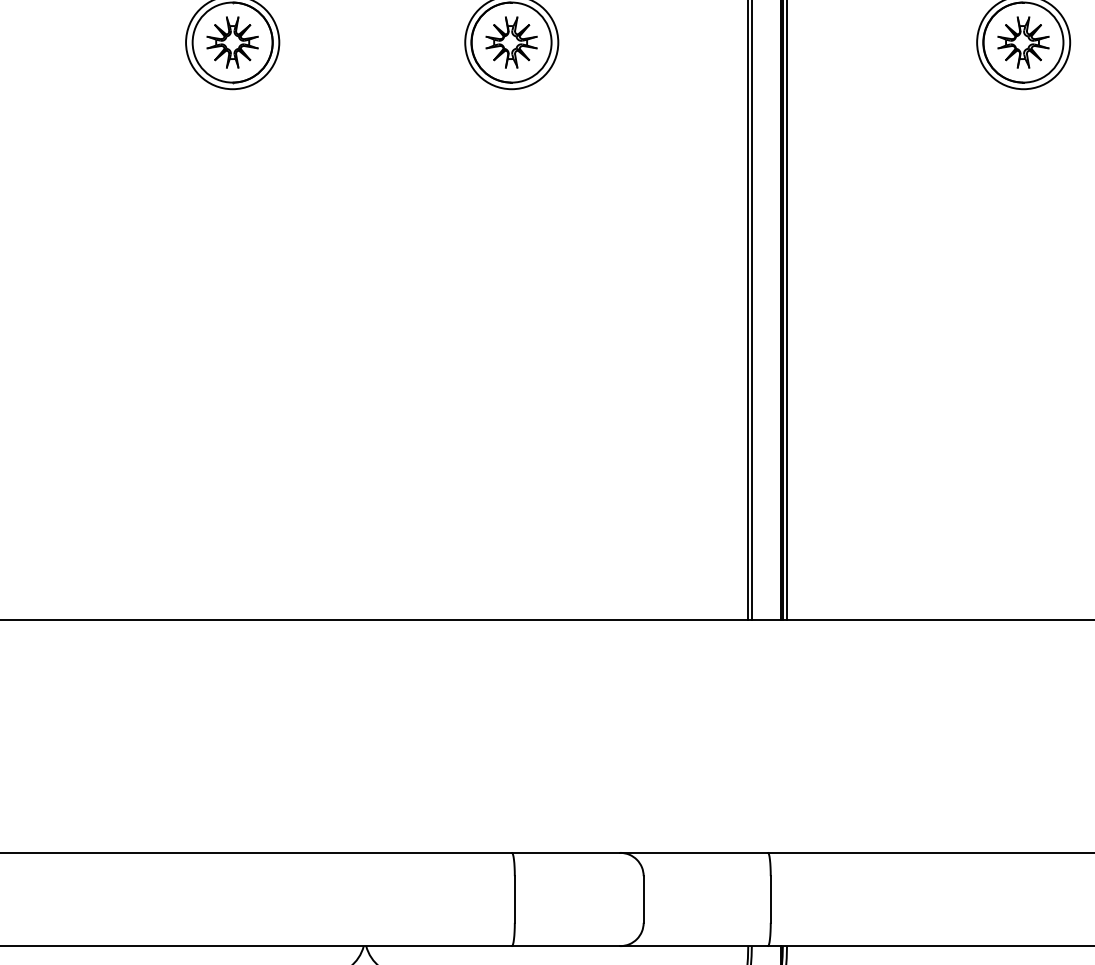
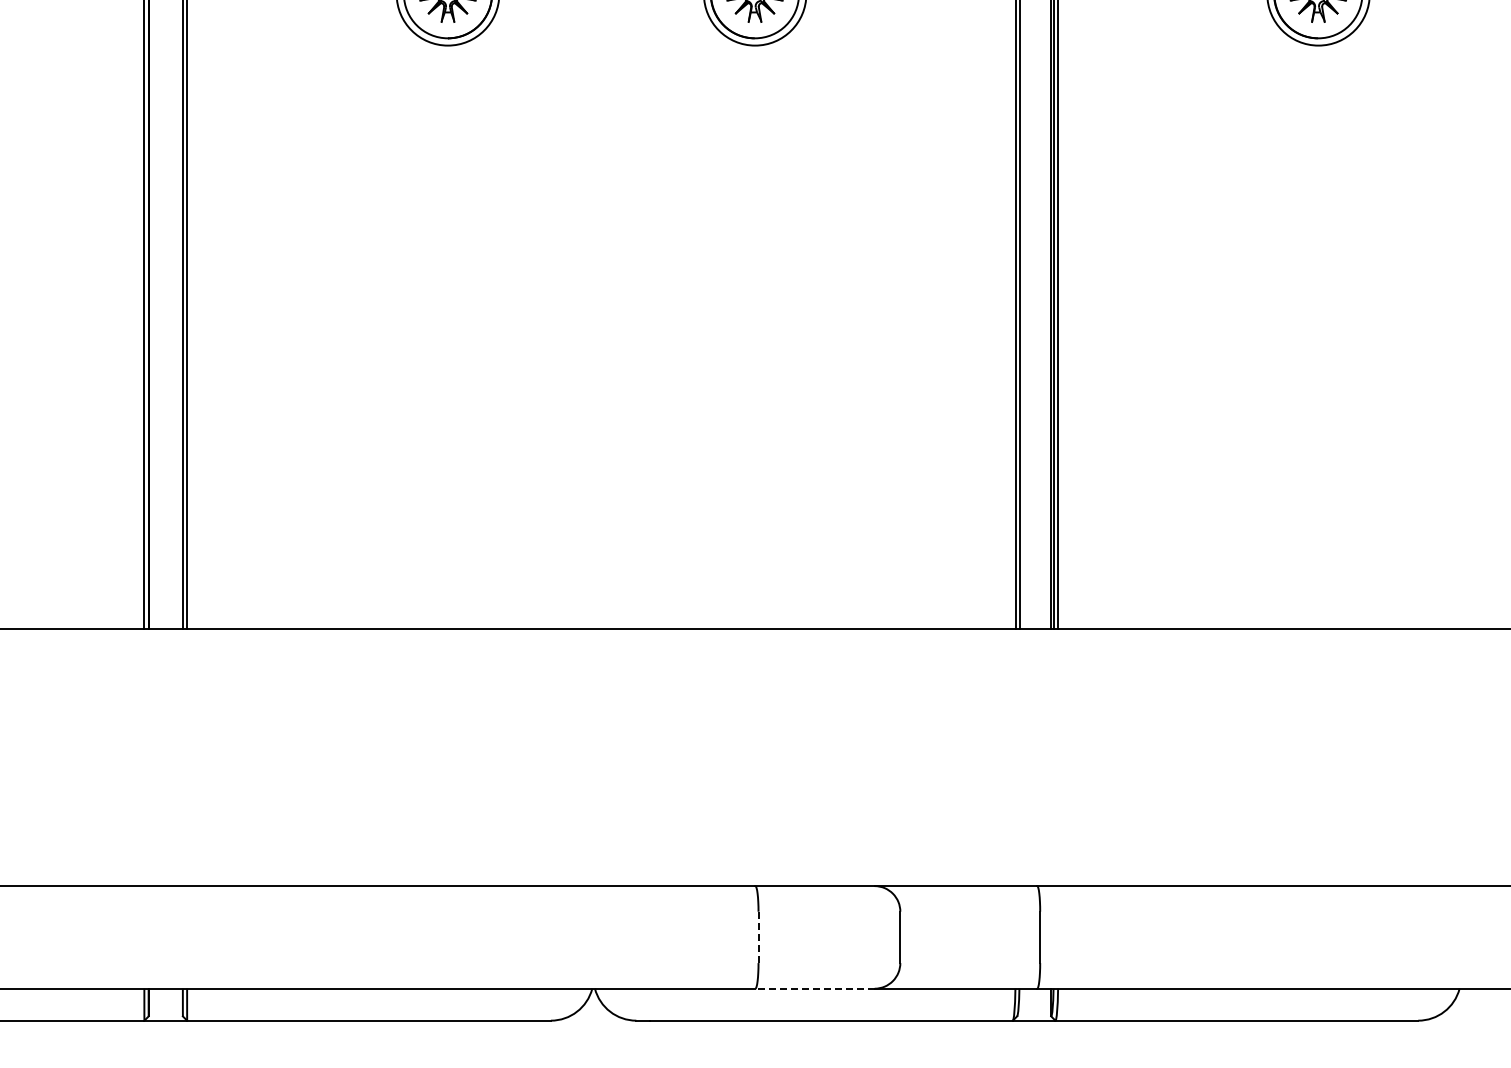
line: (514, 899) -> (758, 937), solid -> dashed
line: (565, 945) -> (814, 988), solid -> dashed

